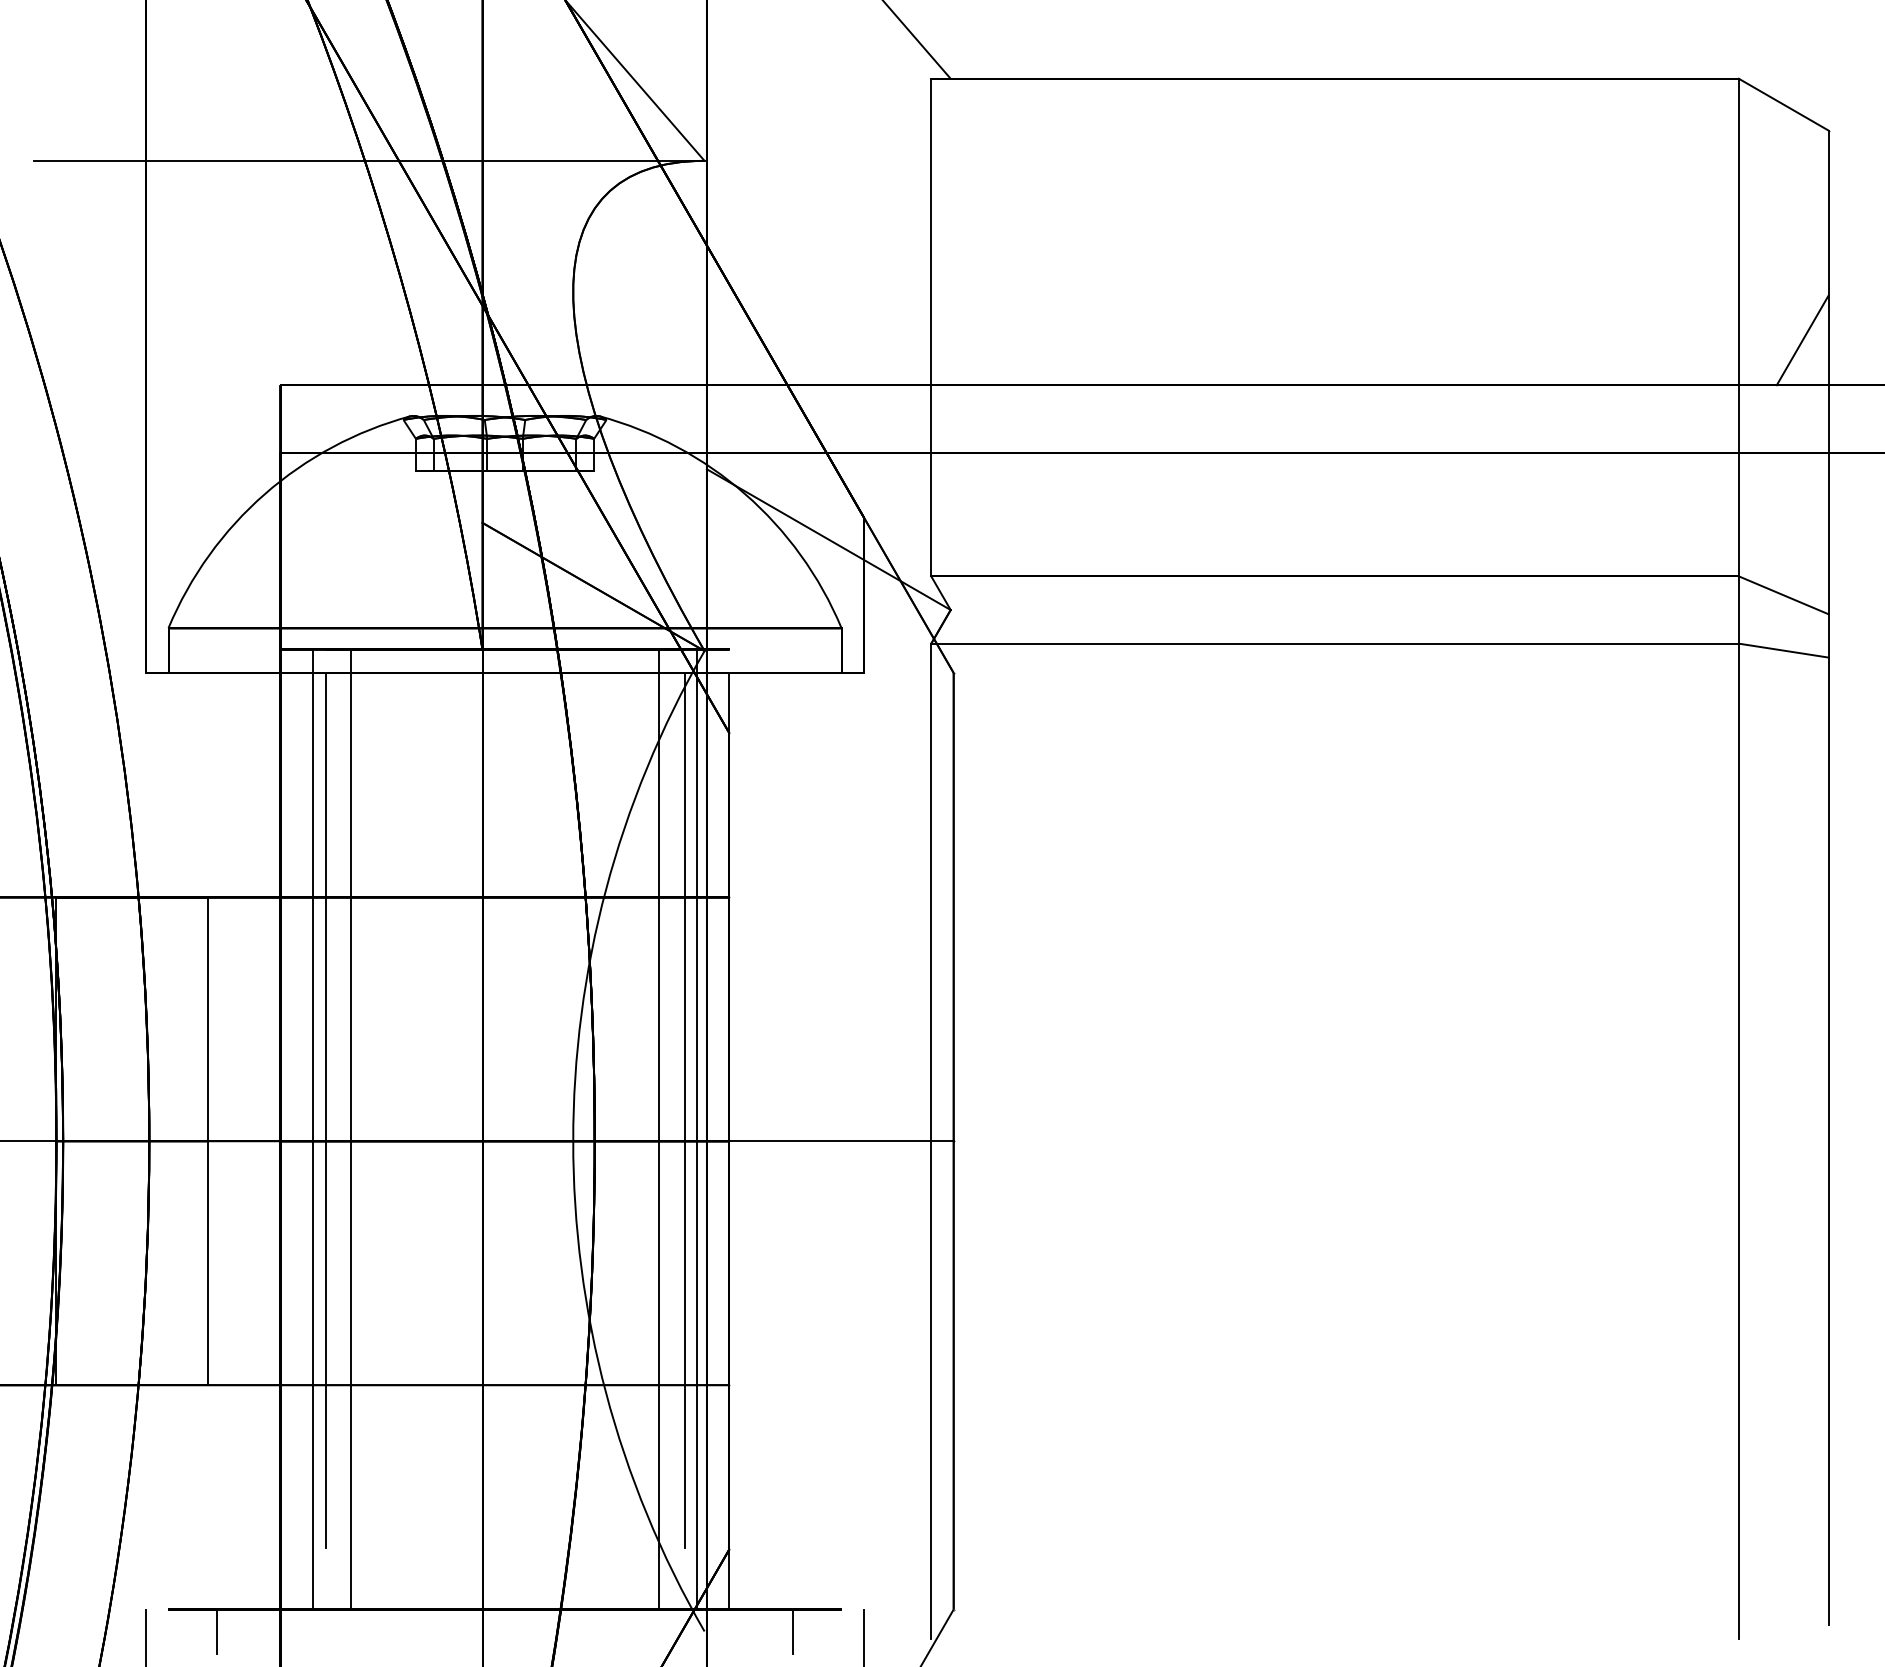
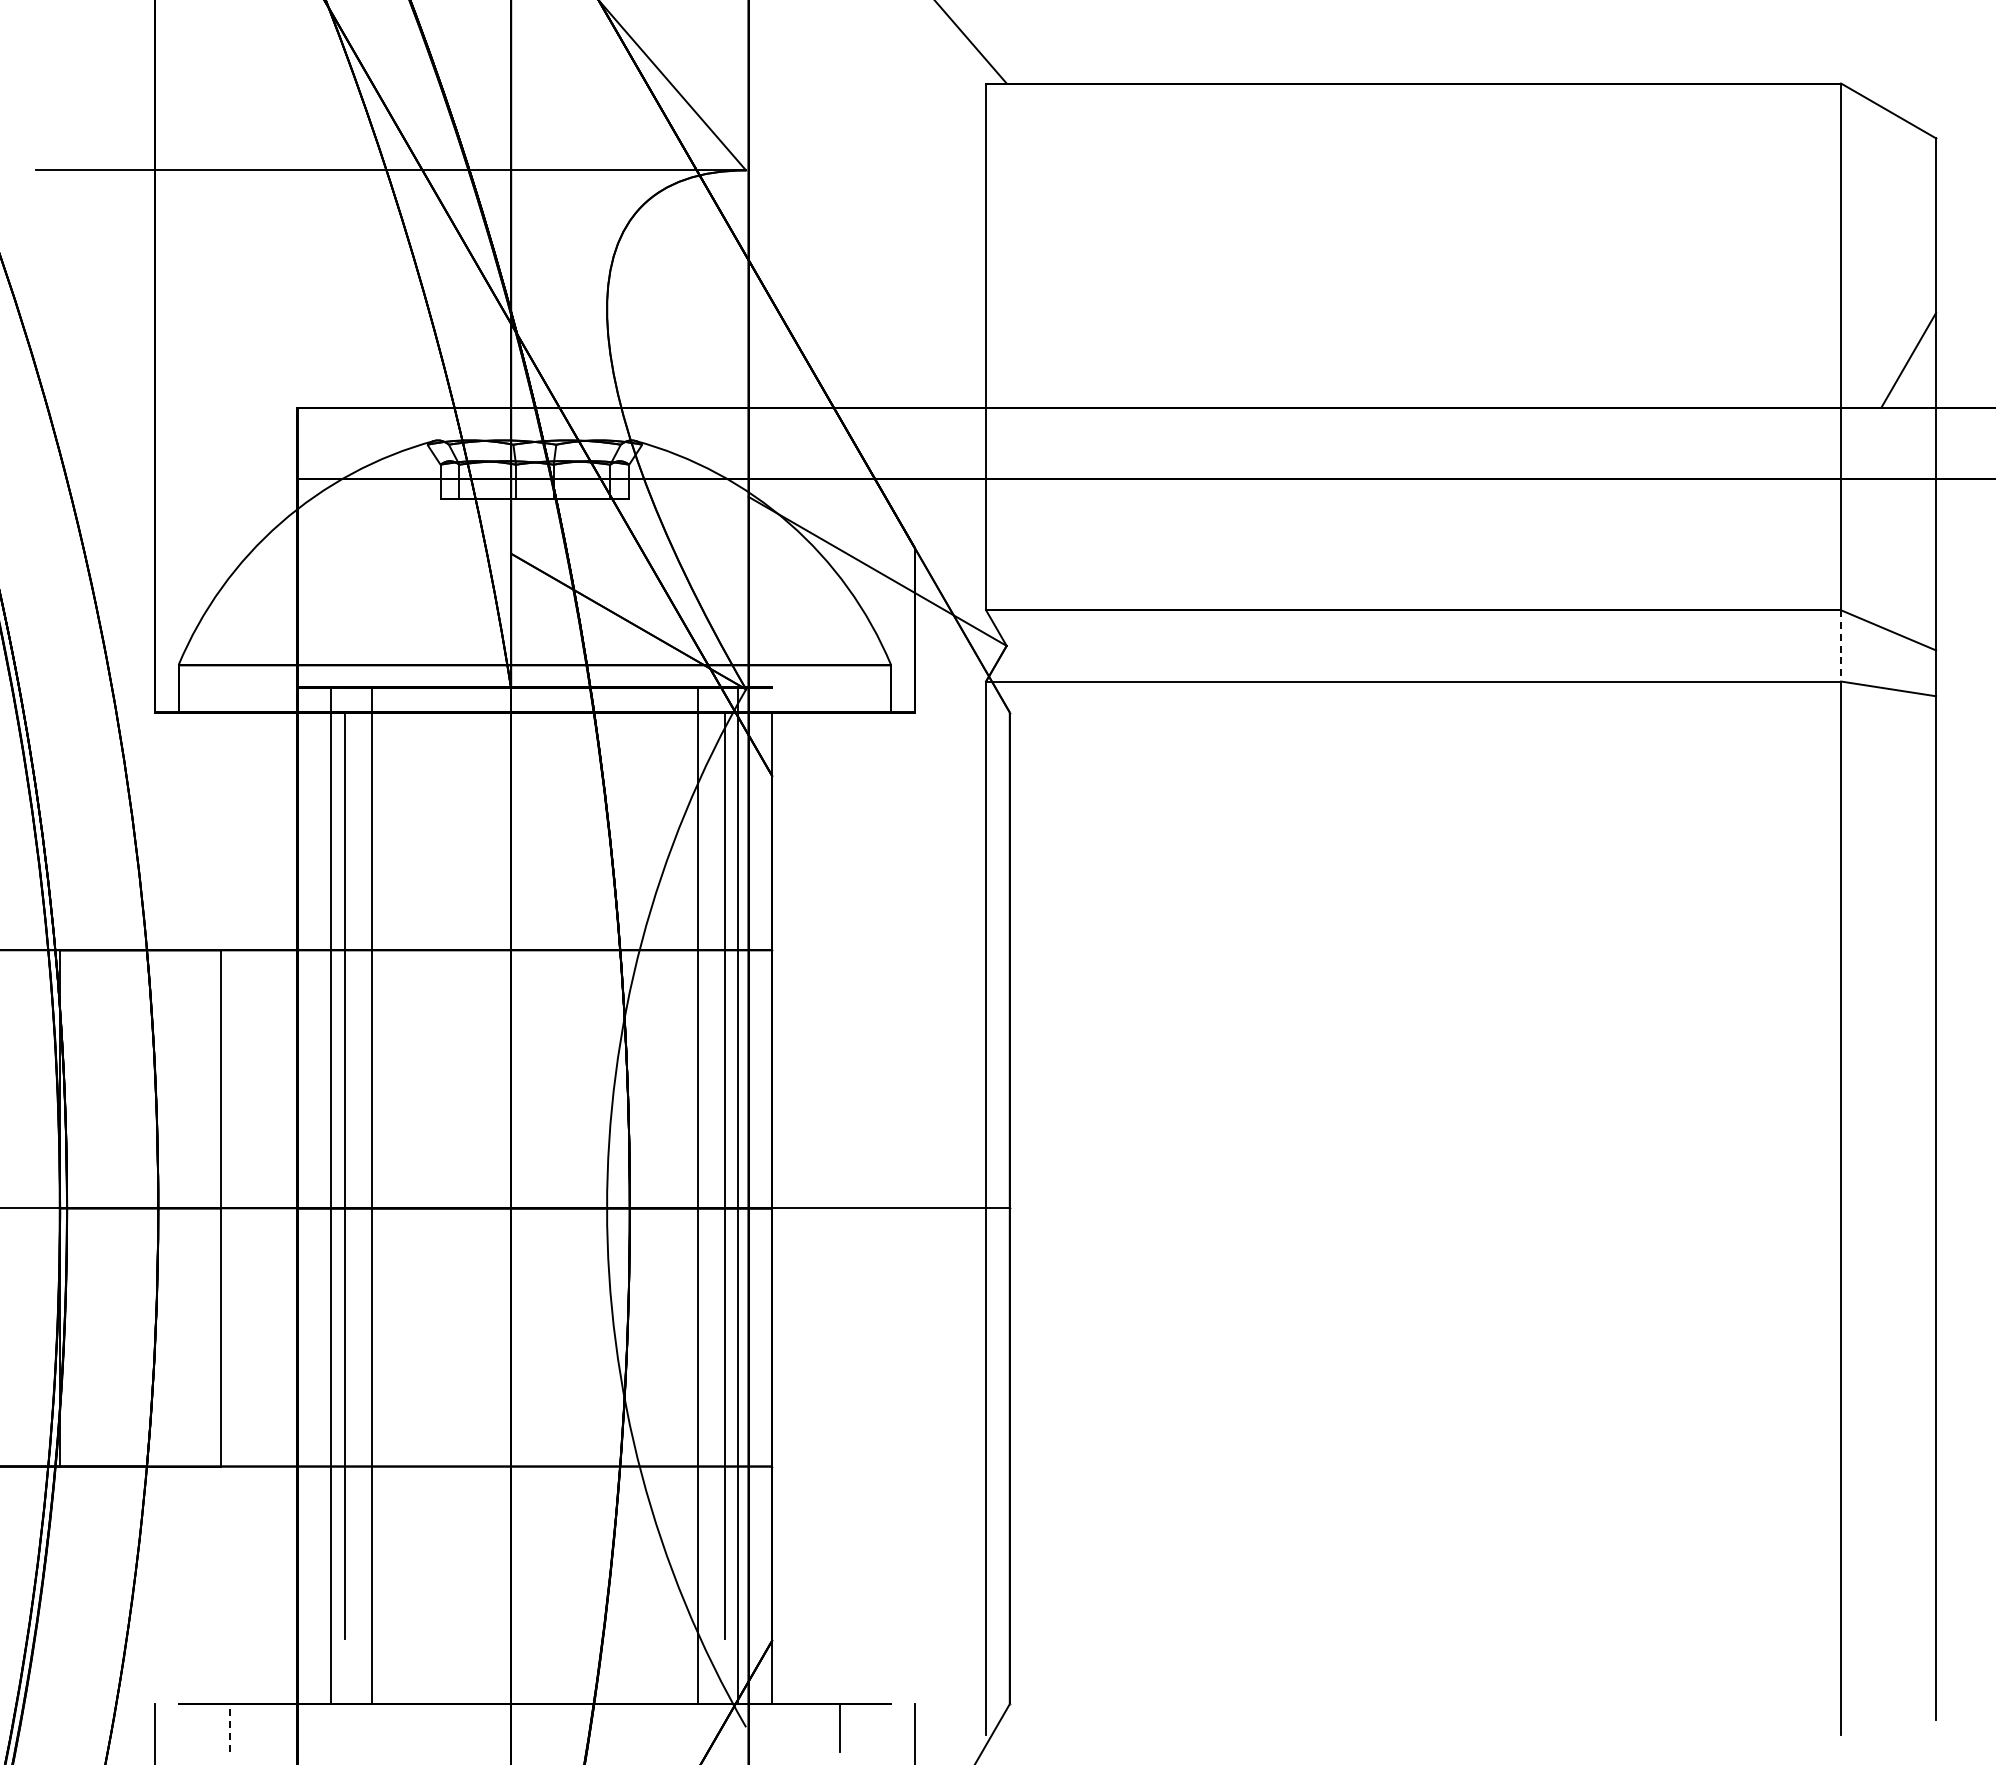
line: (1739, 609) -> (1841, 645), solid -> dashed
line: (216, 1631) -> (229, 1727), solid -> dashed

